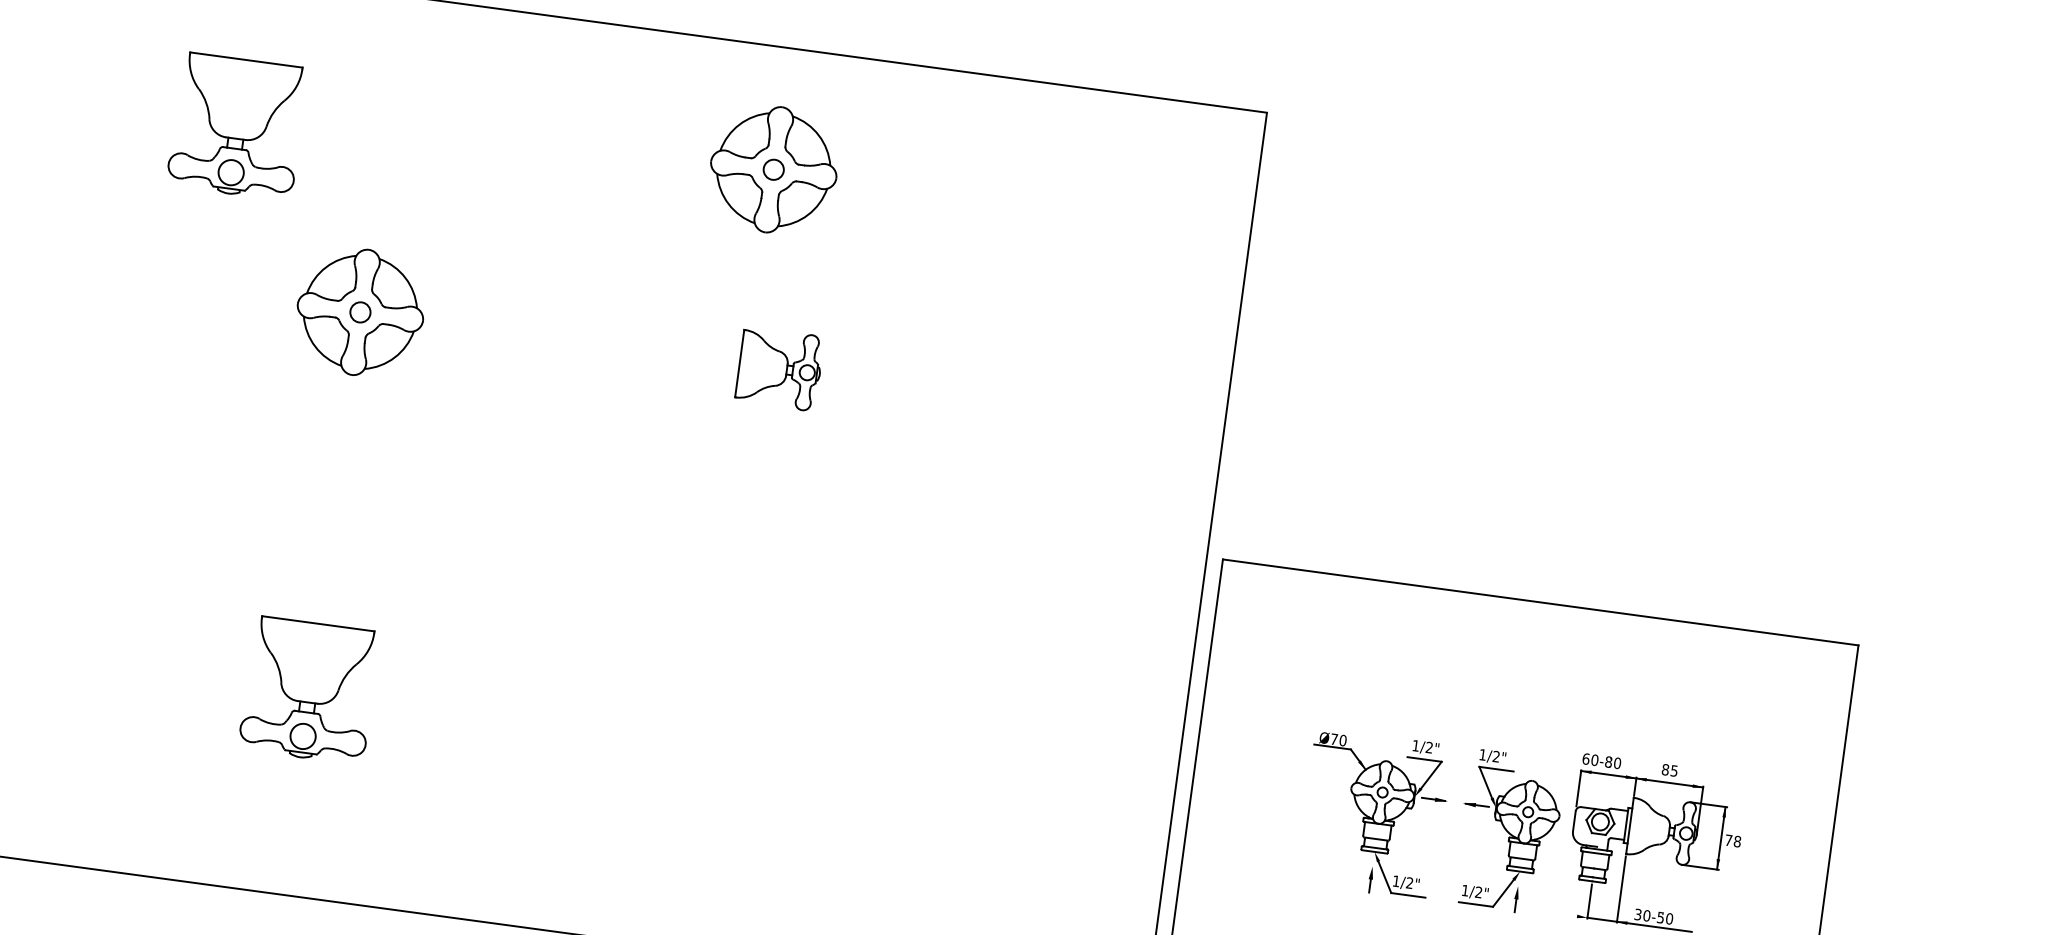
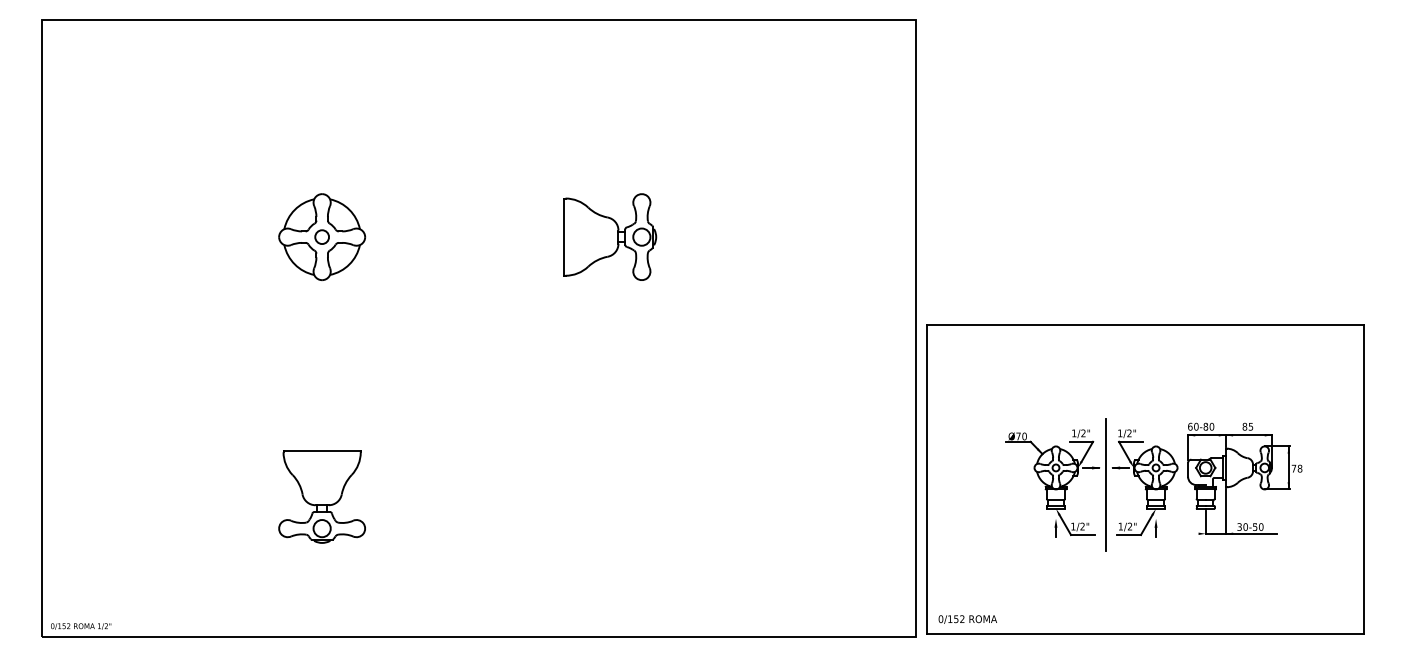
part: (236, 125) -> (221, 122), removed
part: (774, 168) -> (588, 102), removed
part: (780, 368) -> (610, 236), size x1.67
line: (1451, 826) -> (1105, 484), added

